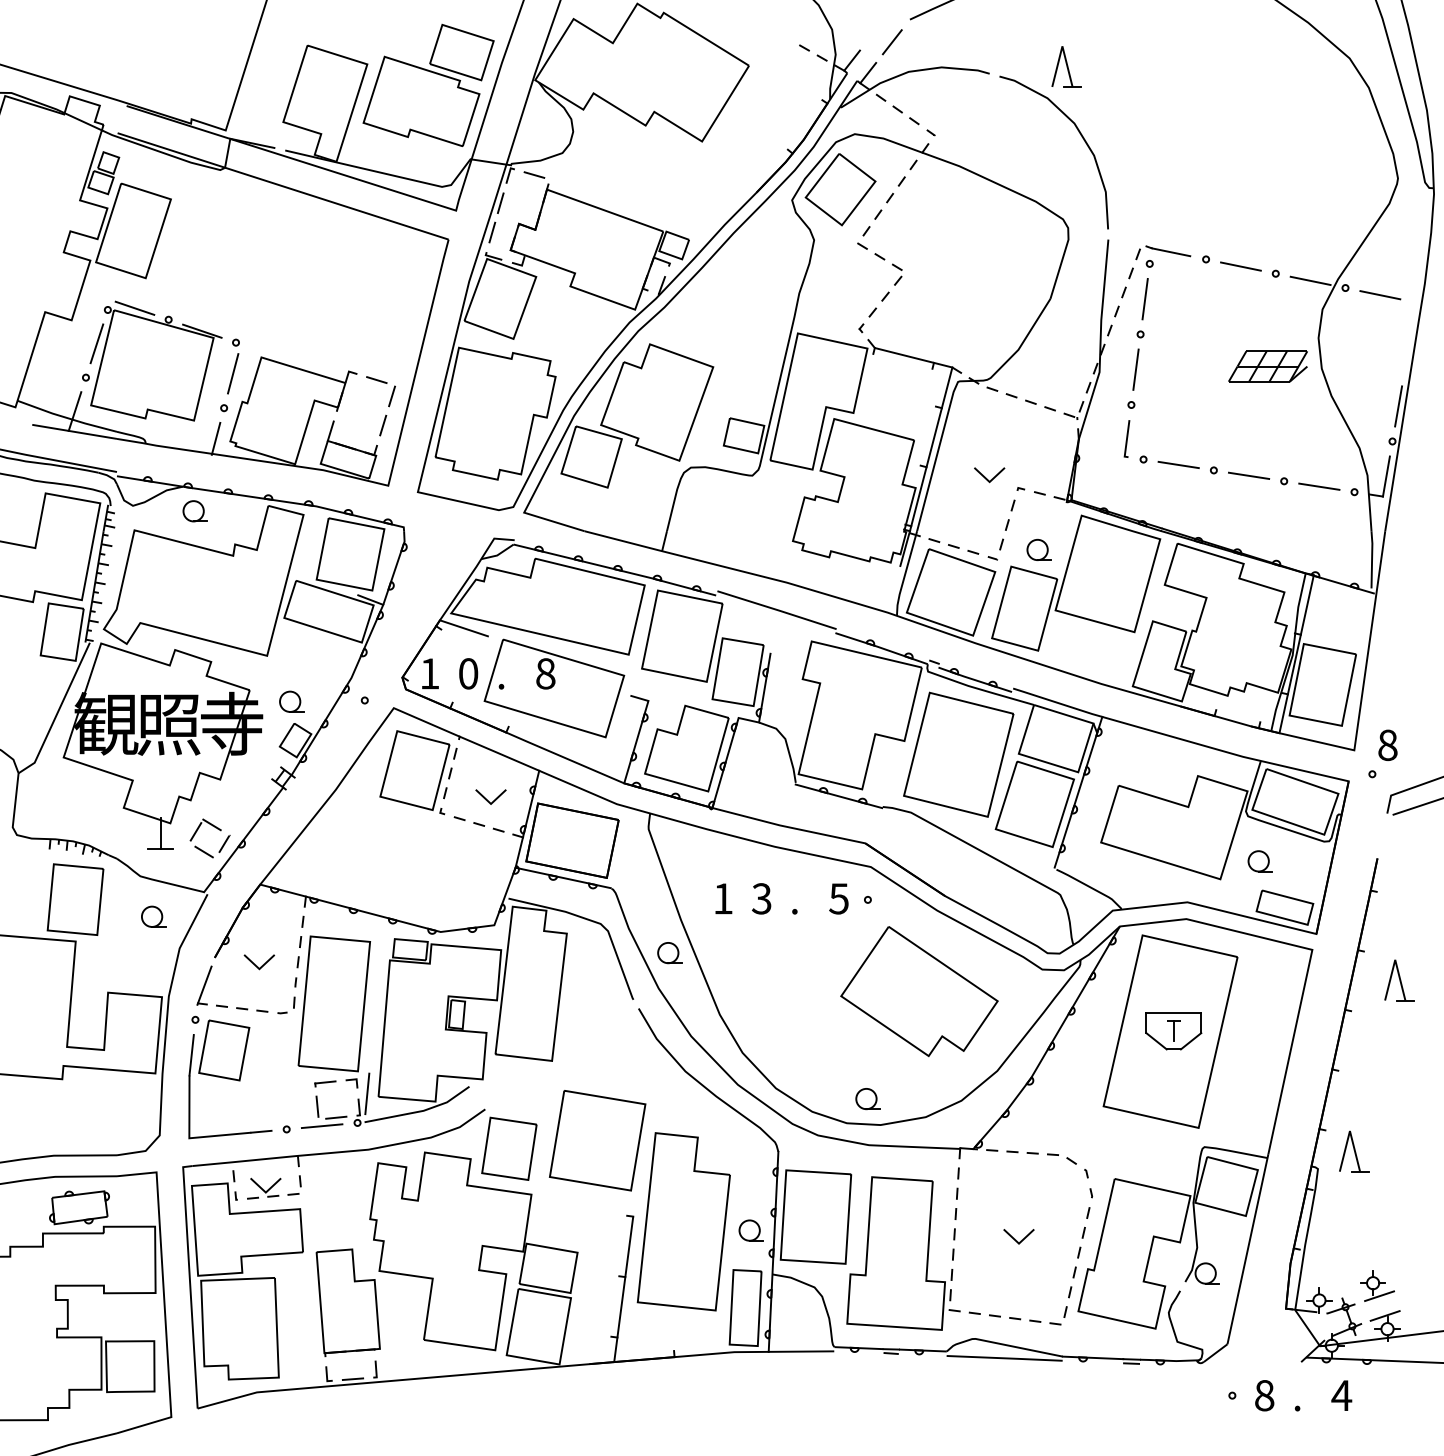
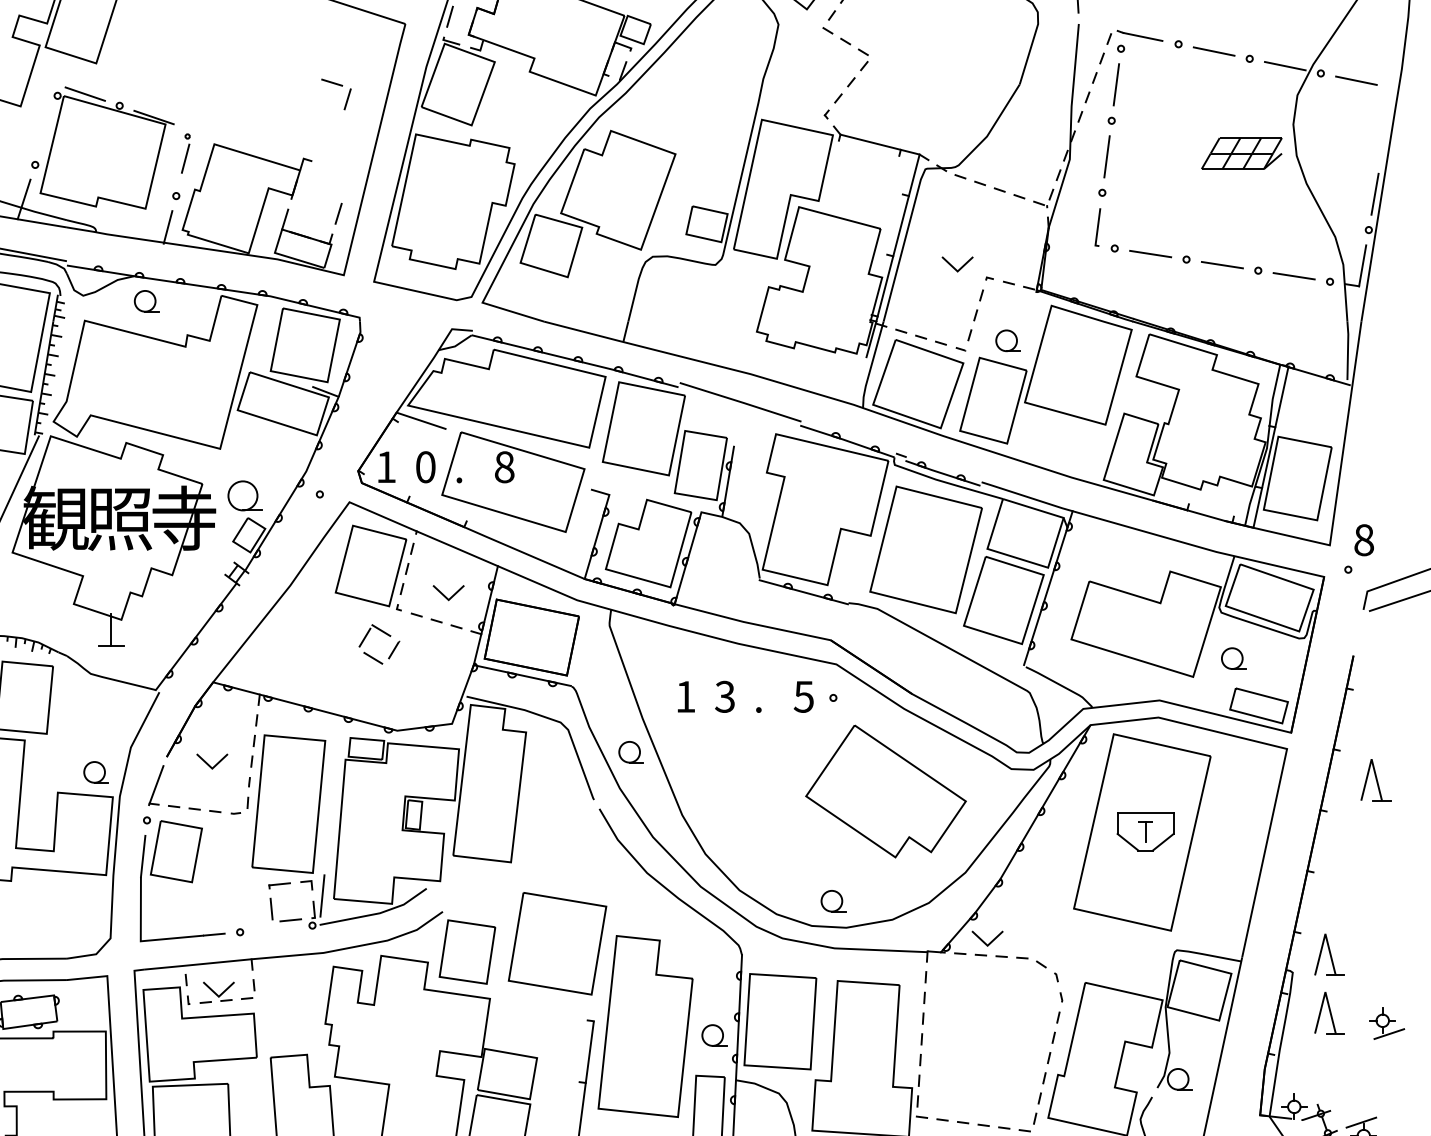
line: (96, 343) -> (46, 130), removed
part: (233, 366) -> (185, 153), size x0.7
part: (383, 383) -> (338, 86), moved
part: (291, 701) -> (245, 495), size x1.4
part: (215, 828) -> (384, 634), moved
part: (153, 916) -> (96, 772), moved
line: (321, 1126) -> (275, 929), removed
part: (1354, 1208) -> (1330, 1012), added
line: (1016, 1239) -> (985, 941), moved
part: (1377, 1285) -> (1387, 1023), moved

